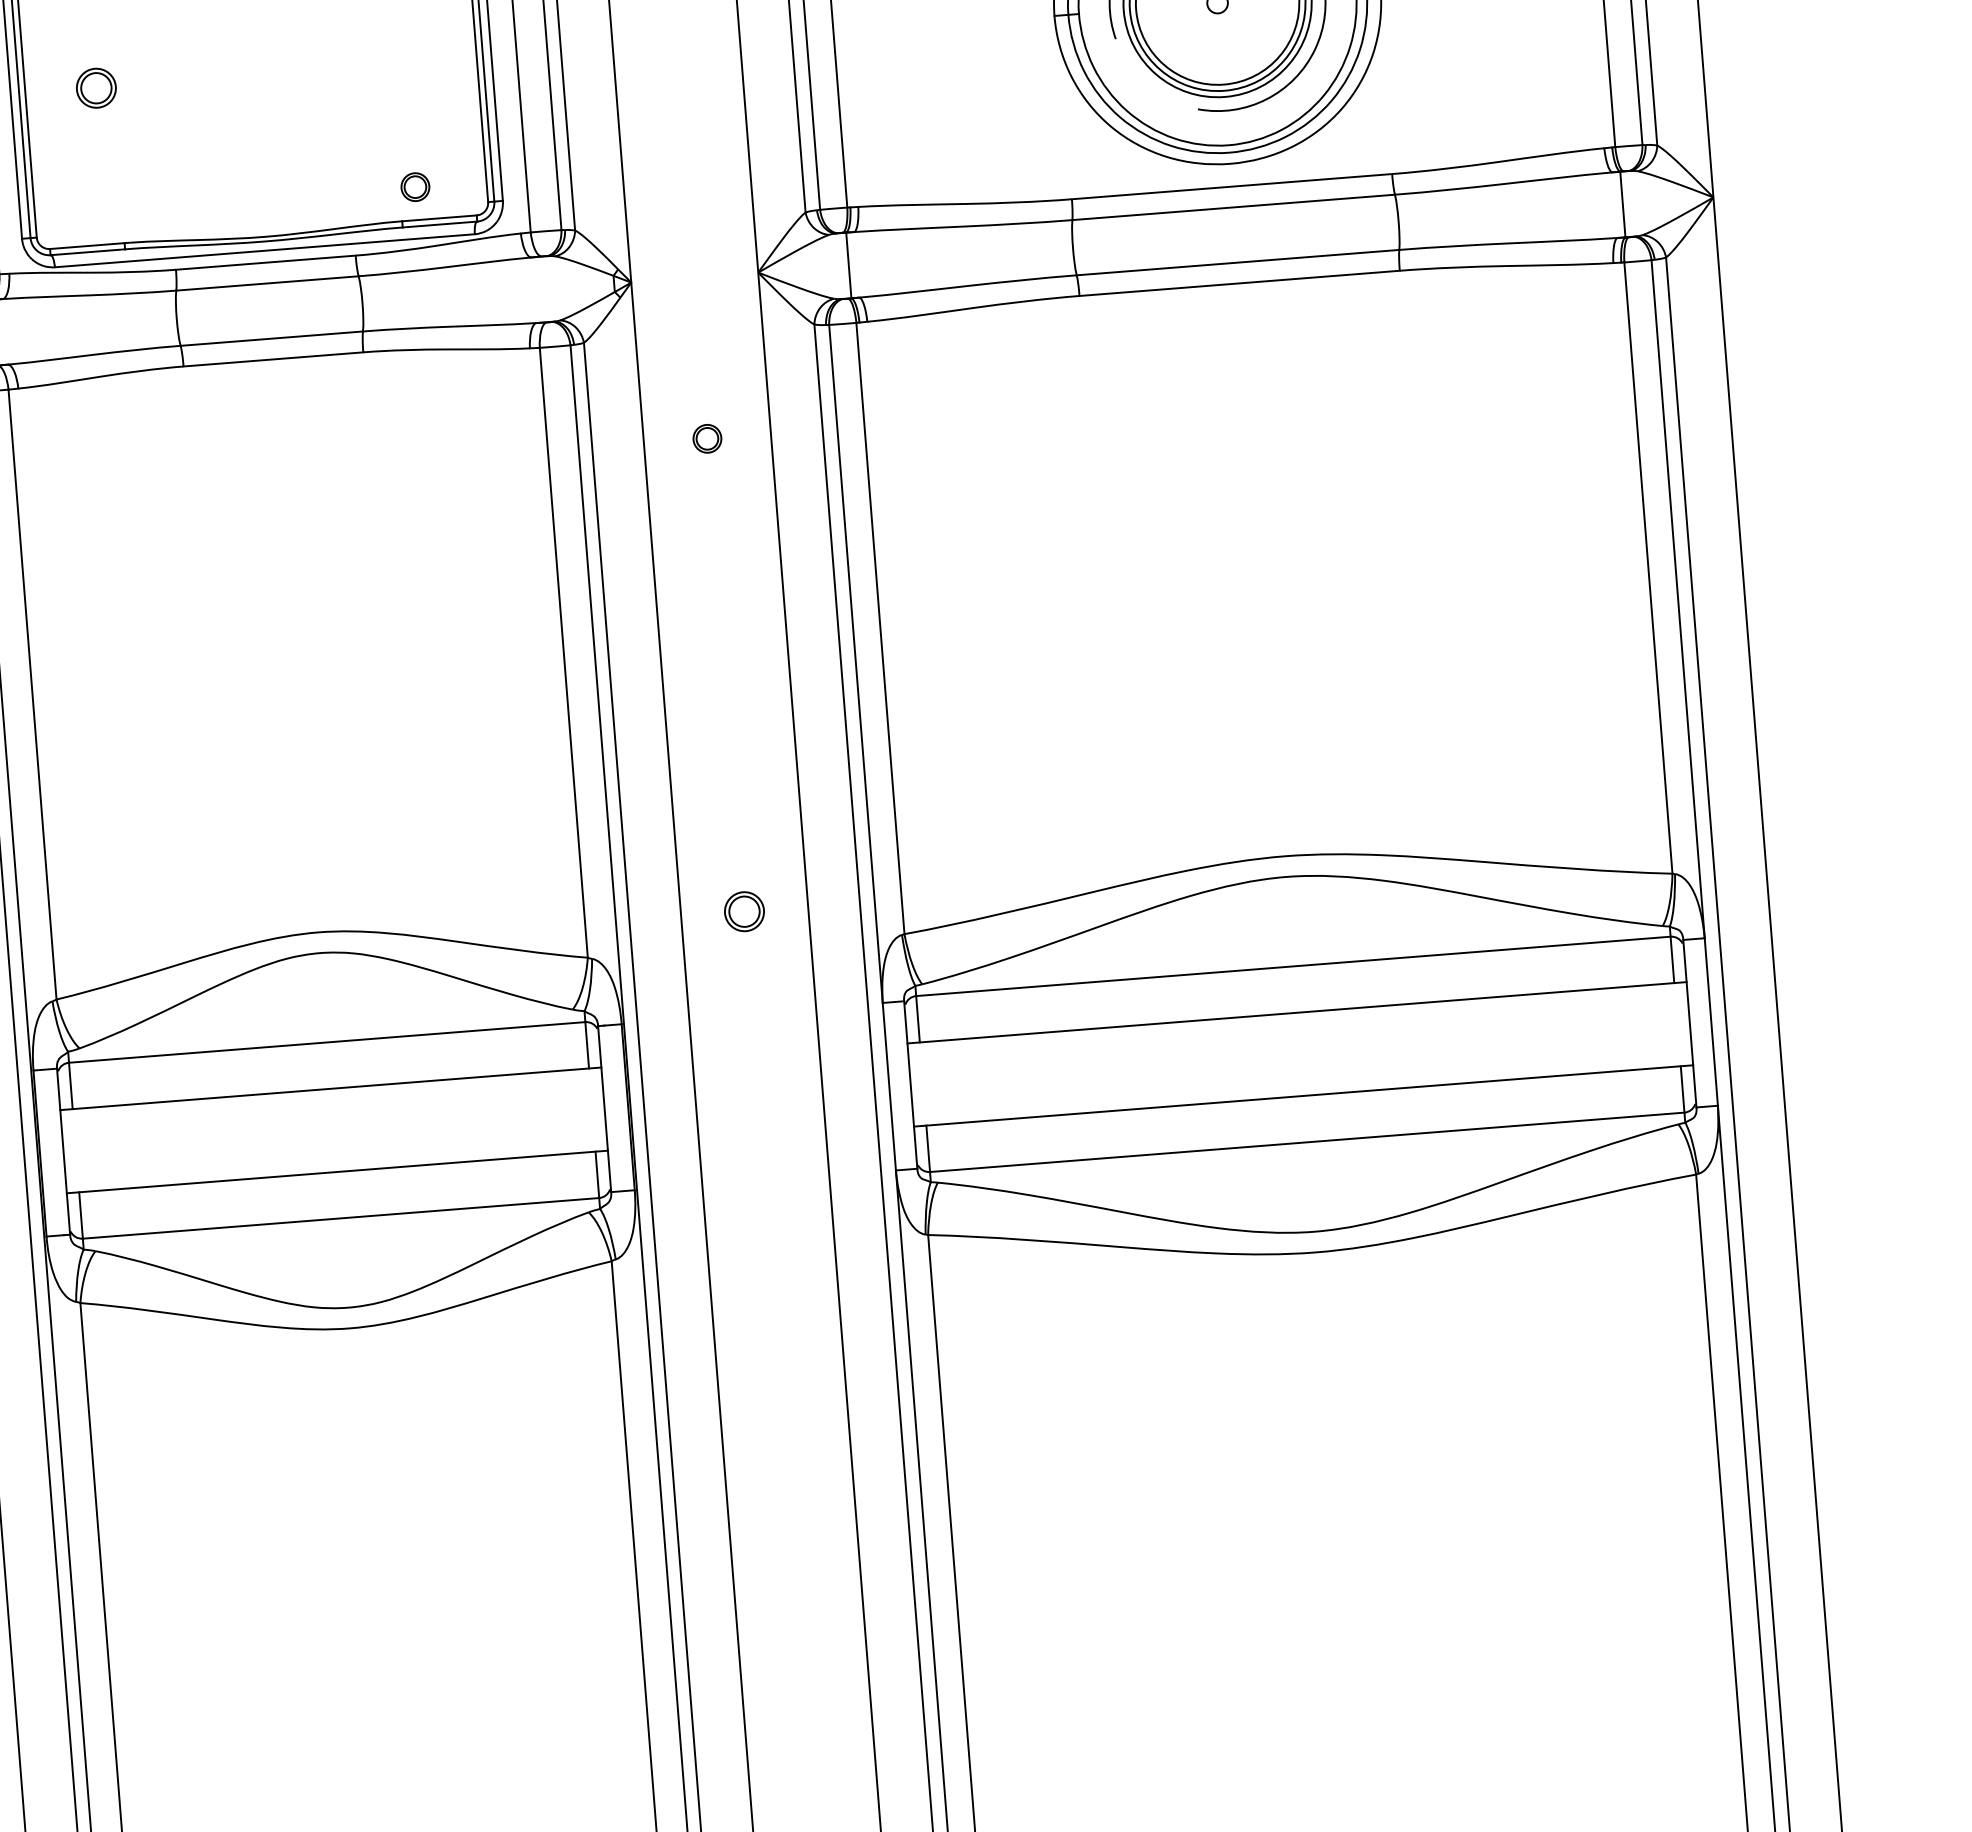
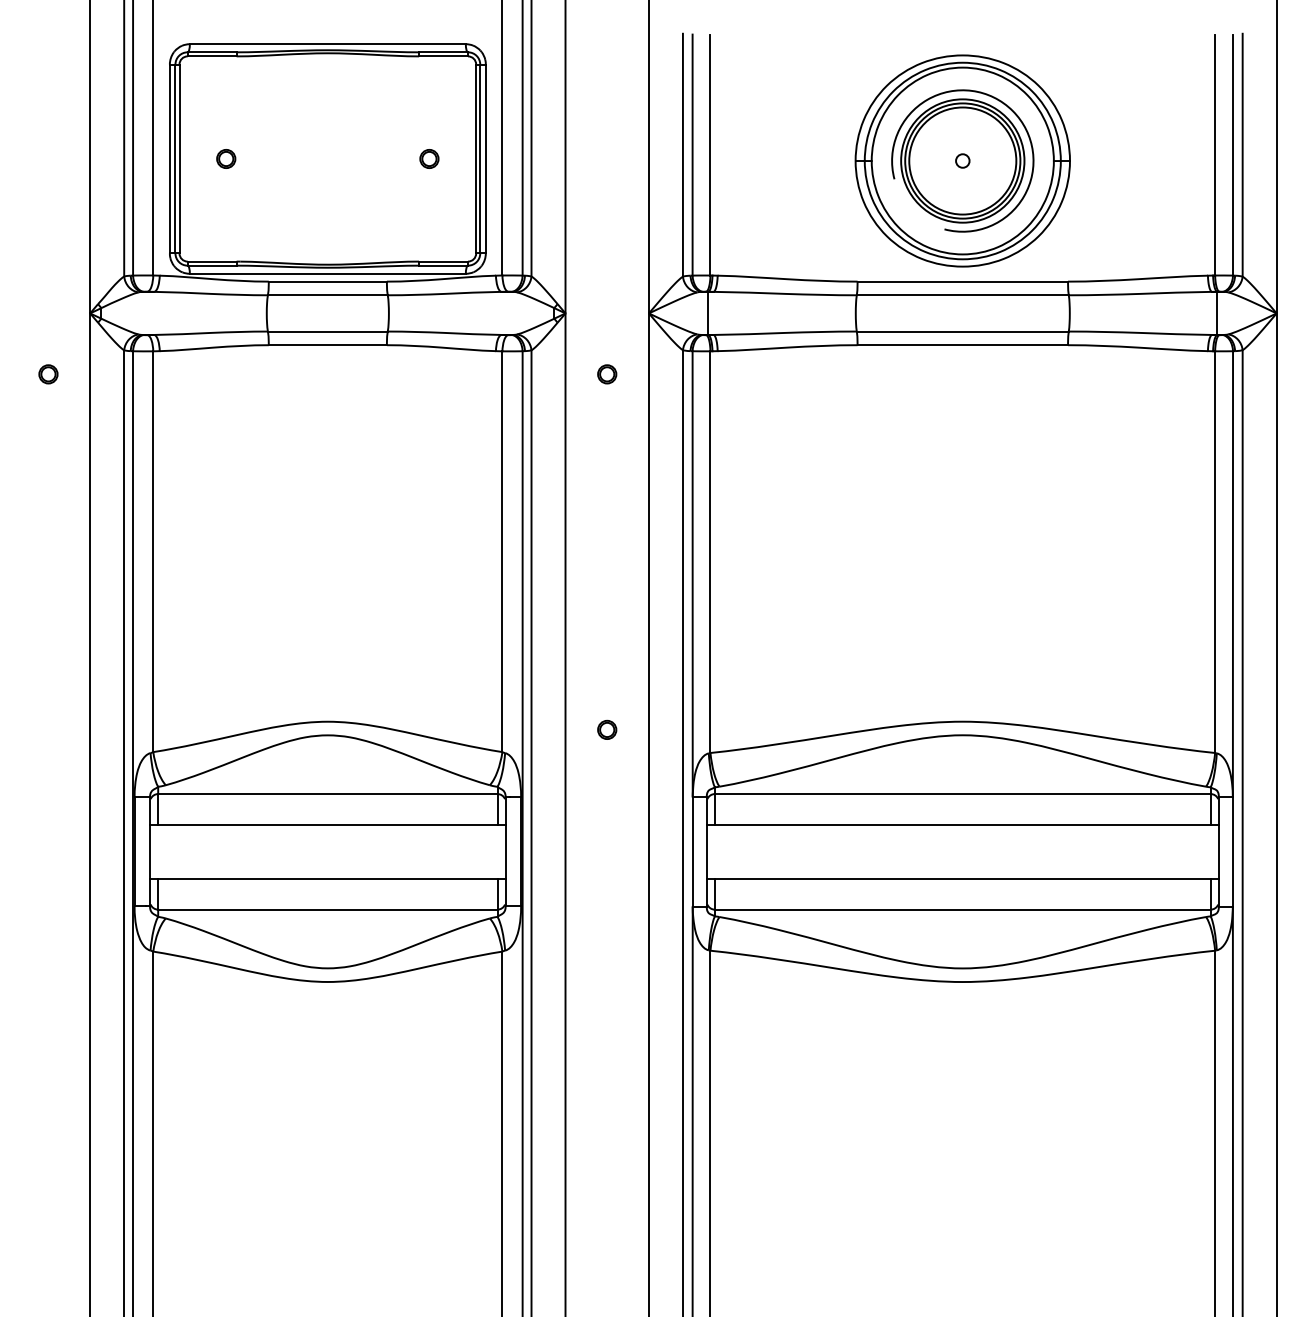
part: (96, 87) -> (226, 158), size x0.71
part: (415, 186) -> (429, 158), moved
part: (707, 438) -> (607, 374), moved
part: (744, 910) -> (607, 729), size x0.71

